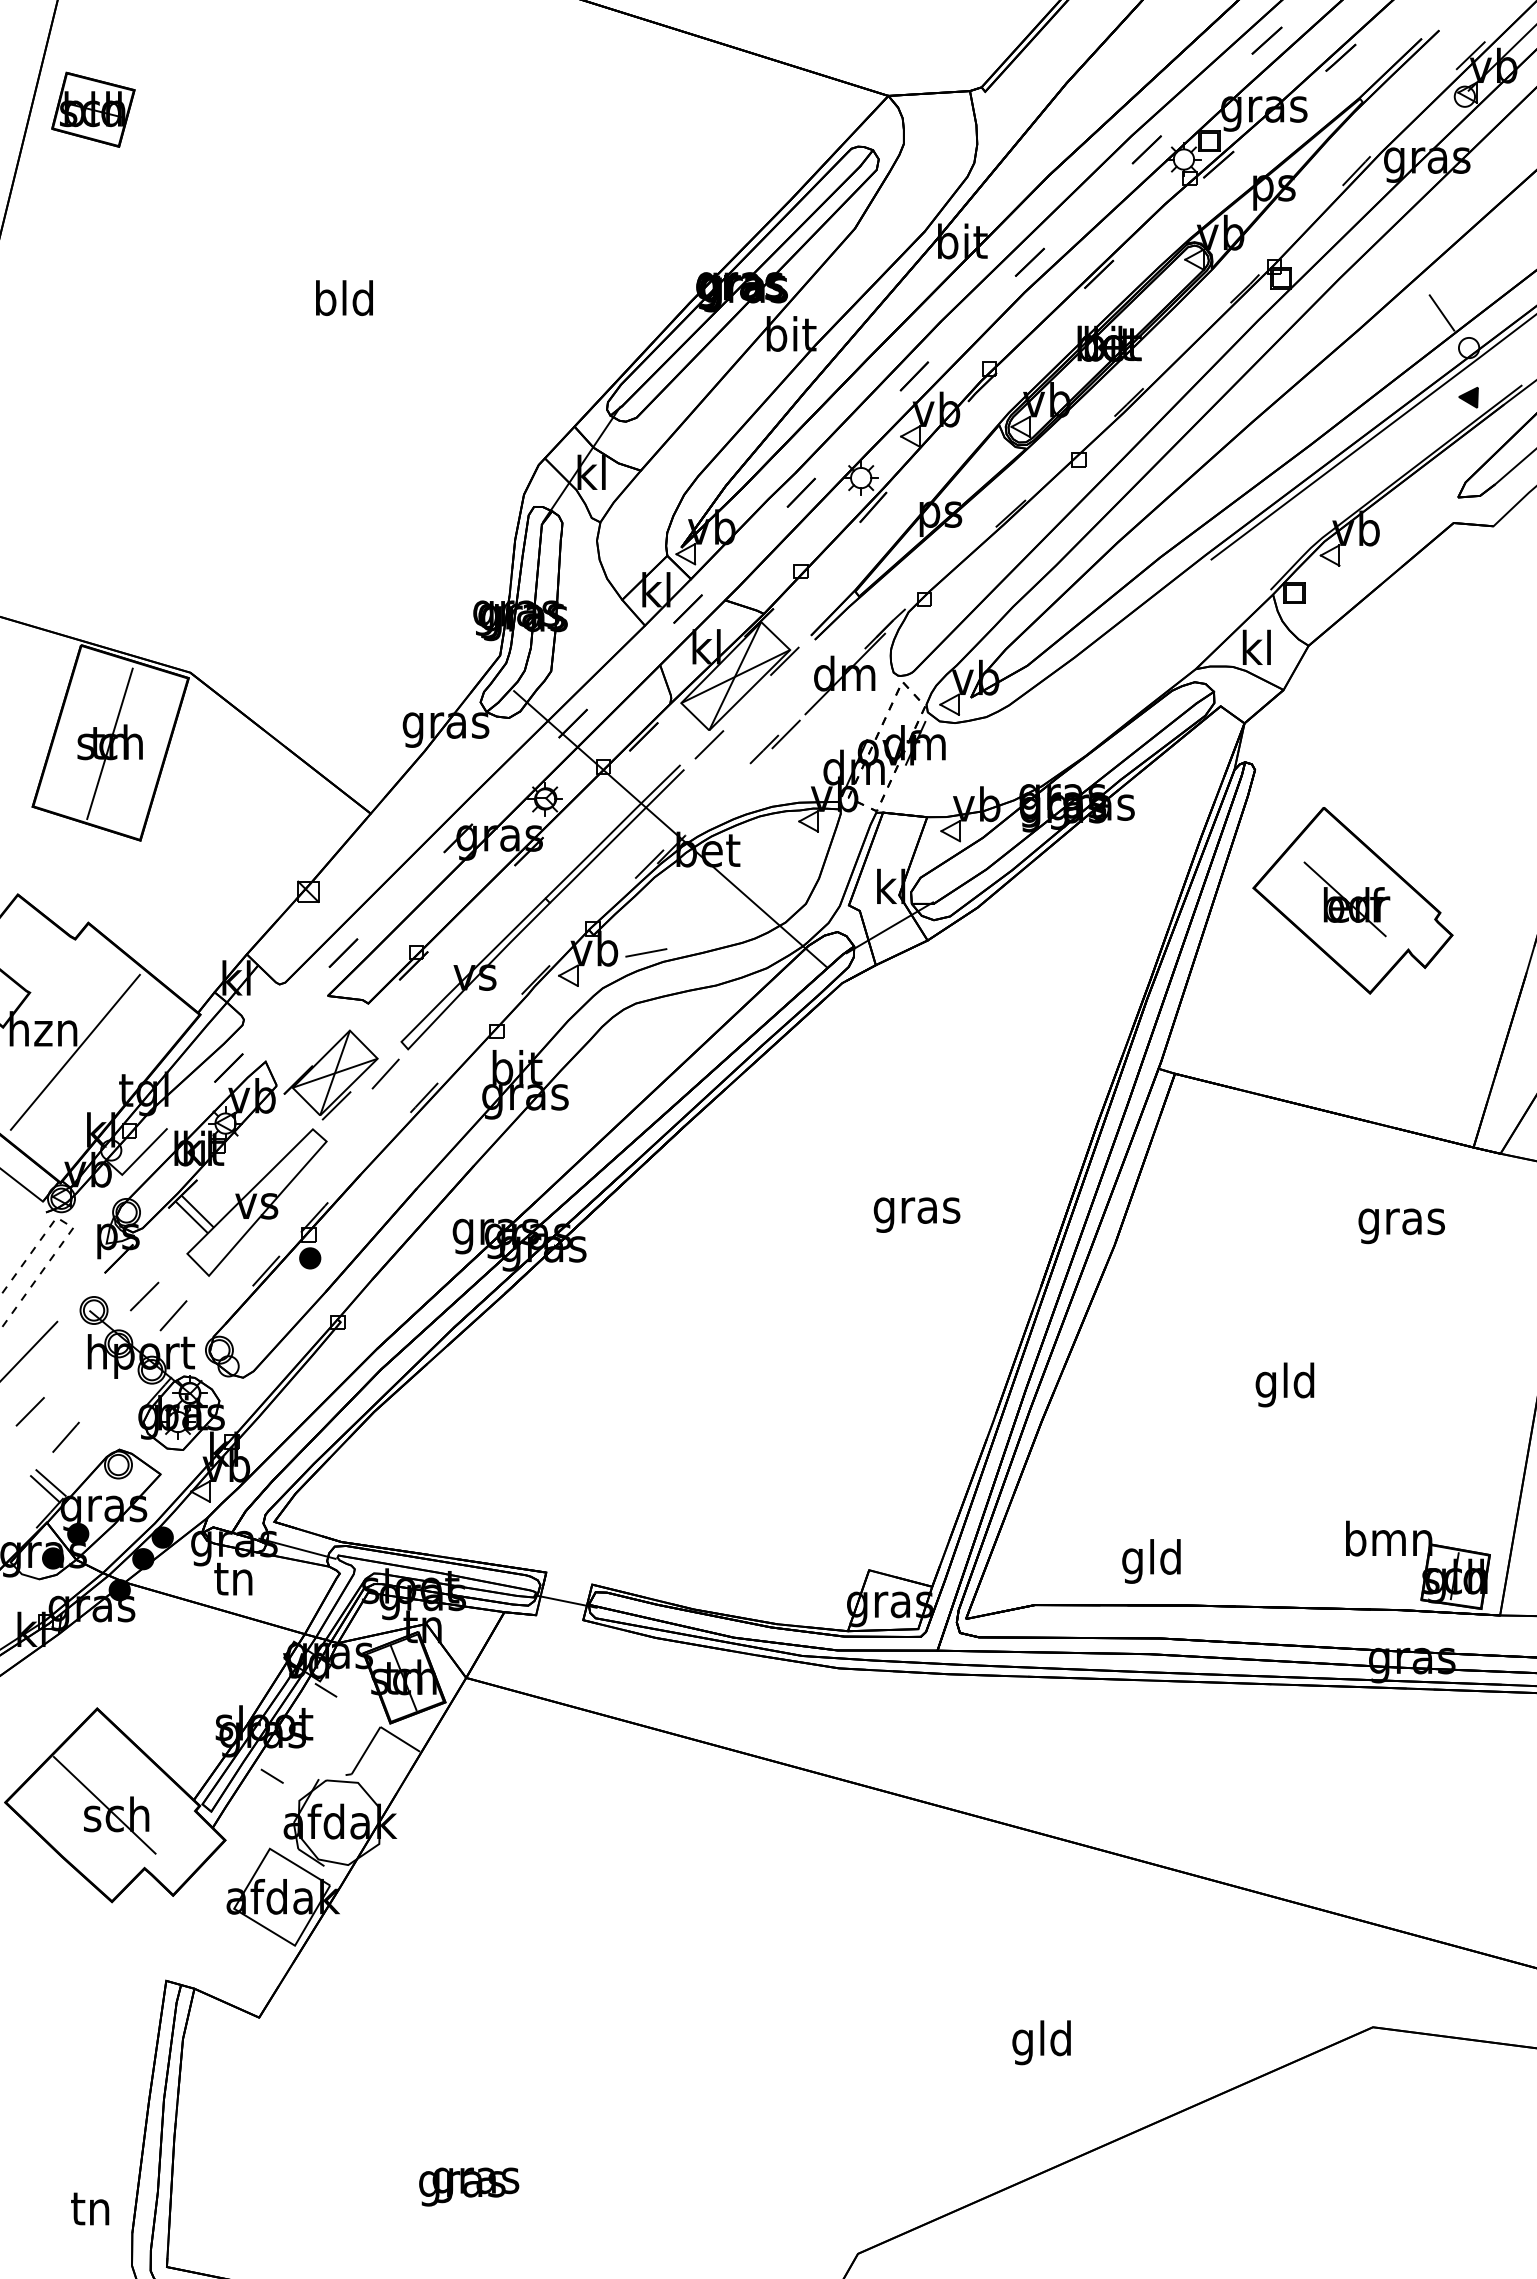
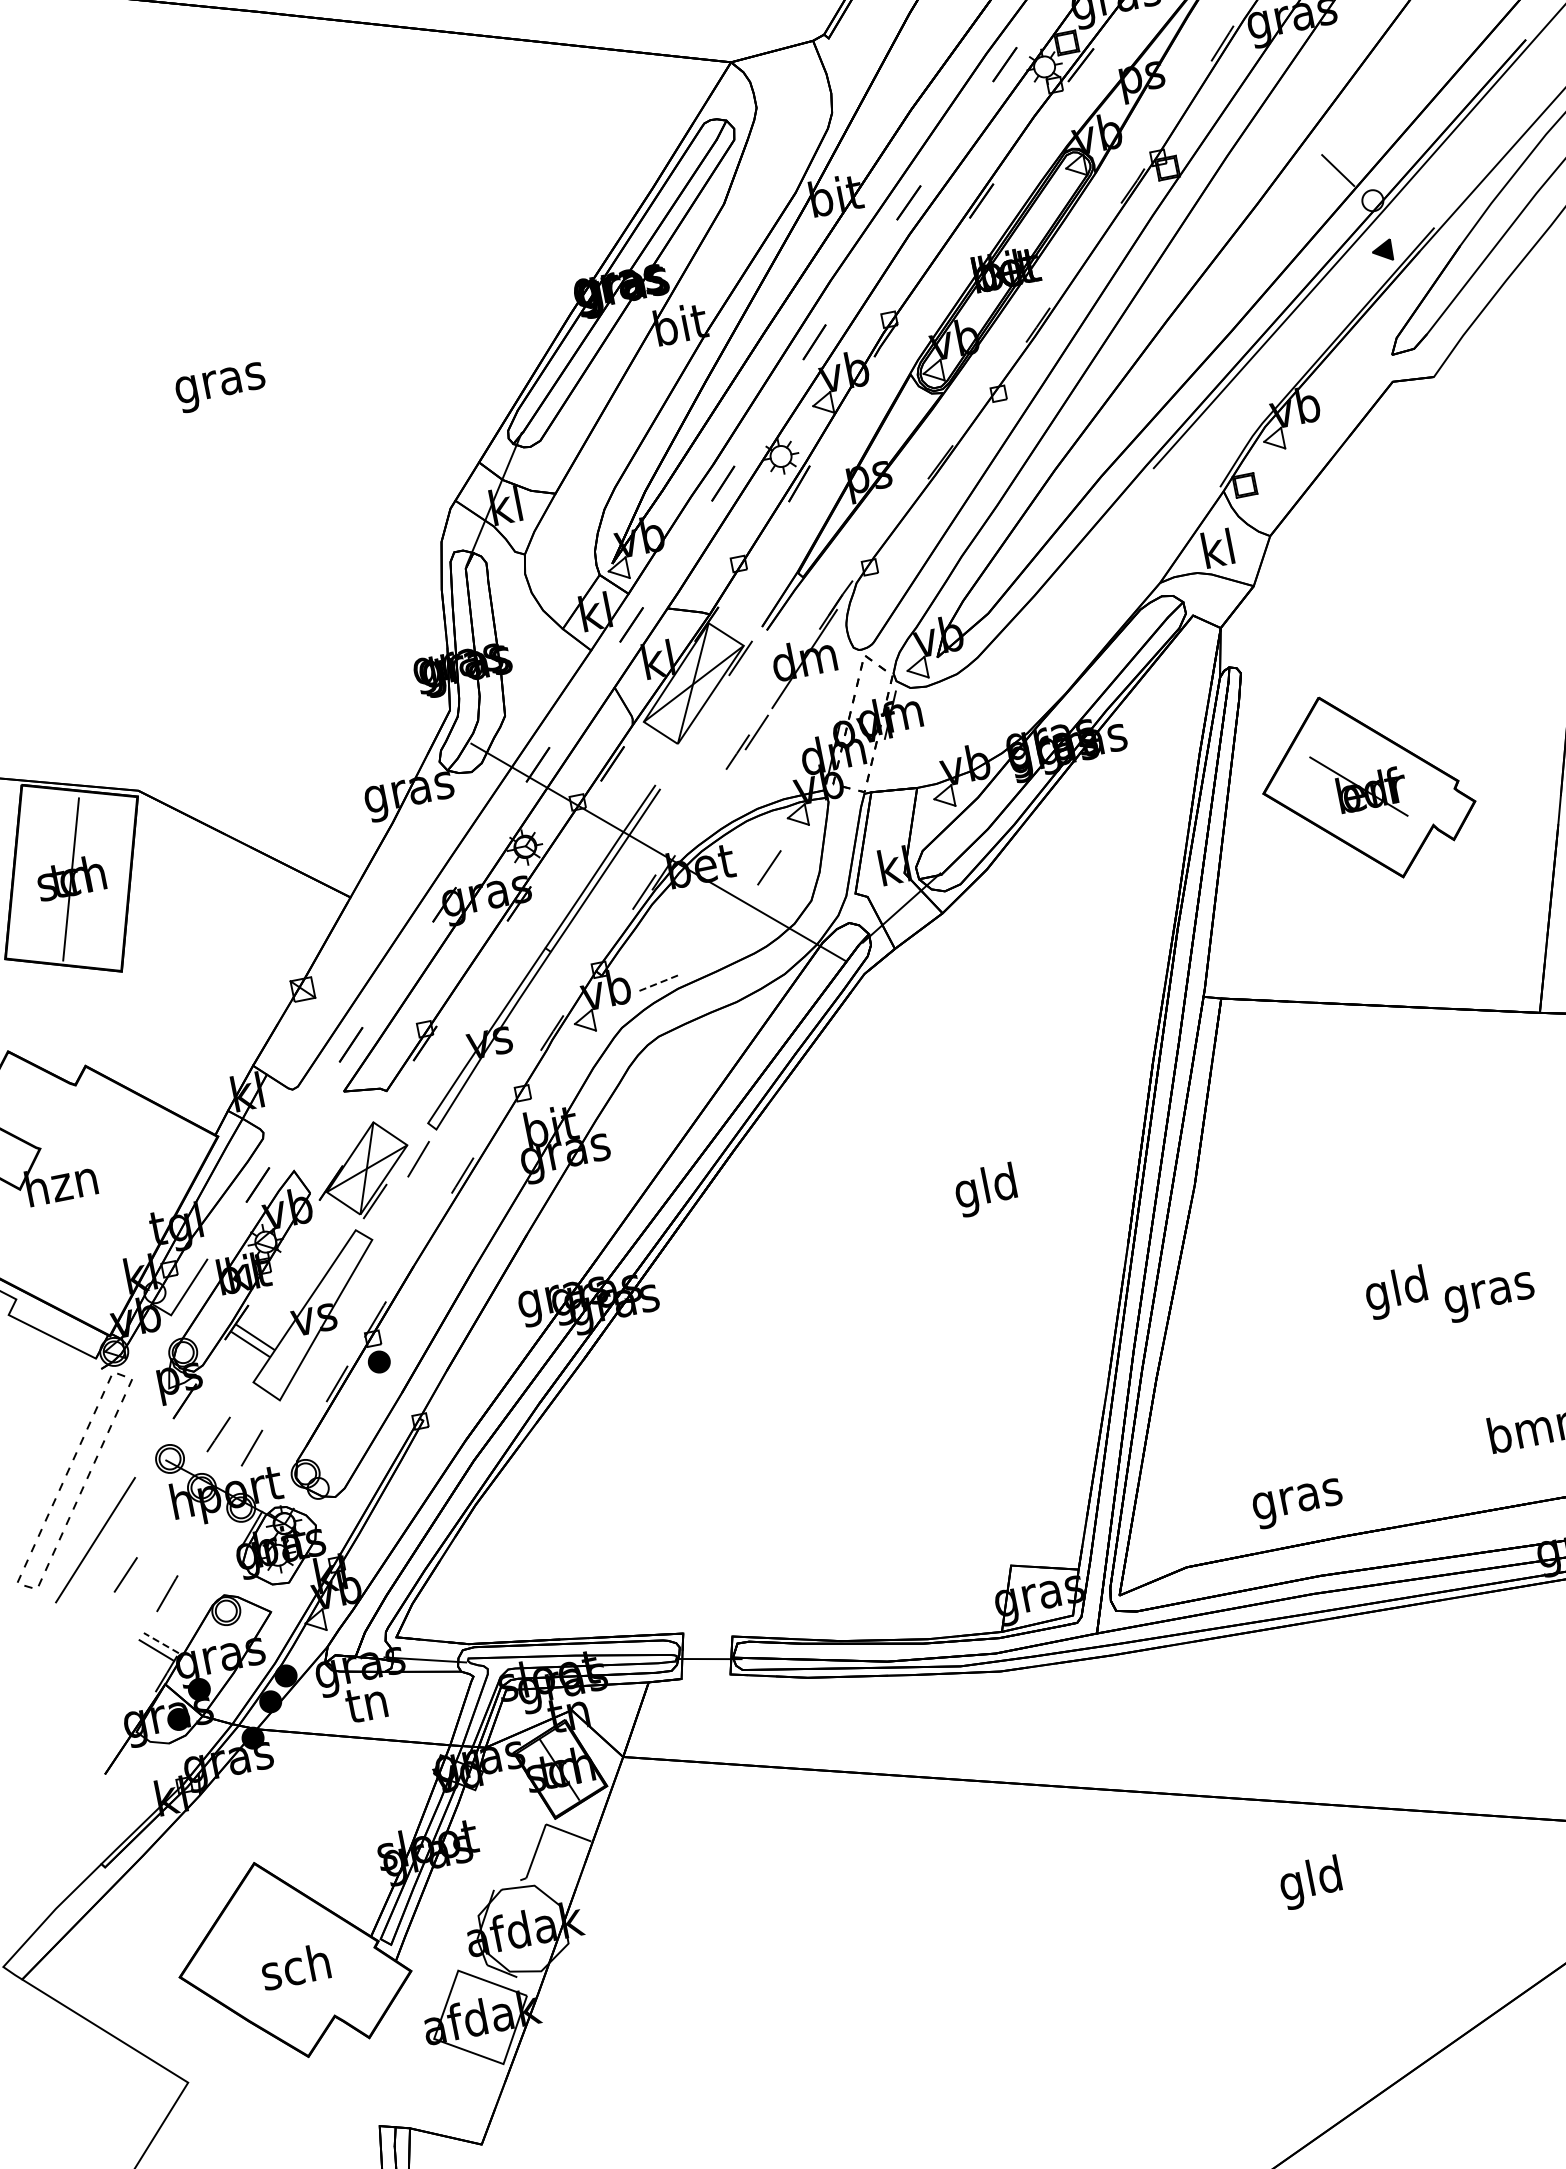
text: (344, 302) -> (219, 382), bld -> gras
line: (709, 744) -> (769, 867), moved
line: (646, 952) -> (659, 982), solid -> dashed
line: (74, 1051) -> (97, 1199), removed
text: (916, 1210) -> (986, 1190), gras -> gld
text: (1401, 1226) -> (1489, 1297), moved
line: (50, 1482) -> (160, 1642), solid -> dashed
text: (1152, 1561) -> (1297, 1499), gld -> gras
line: (326, 1690) -> (483, 1798), removed
line: (271, 1776) -> (445, 1896), removed
line: (104, 1804) -> (281, 1959), removed
text: (1041, 2042) -> (1310, 1882), moved

